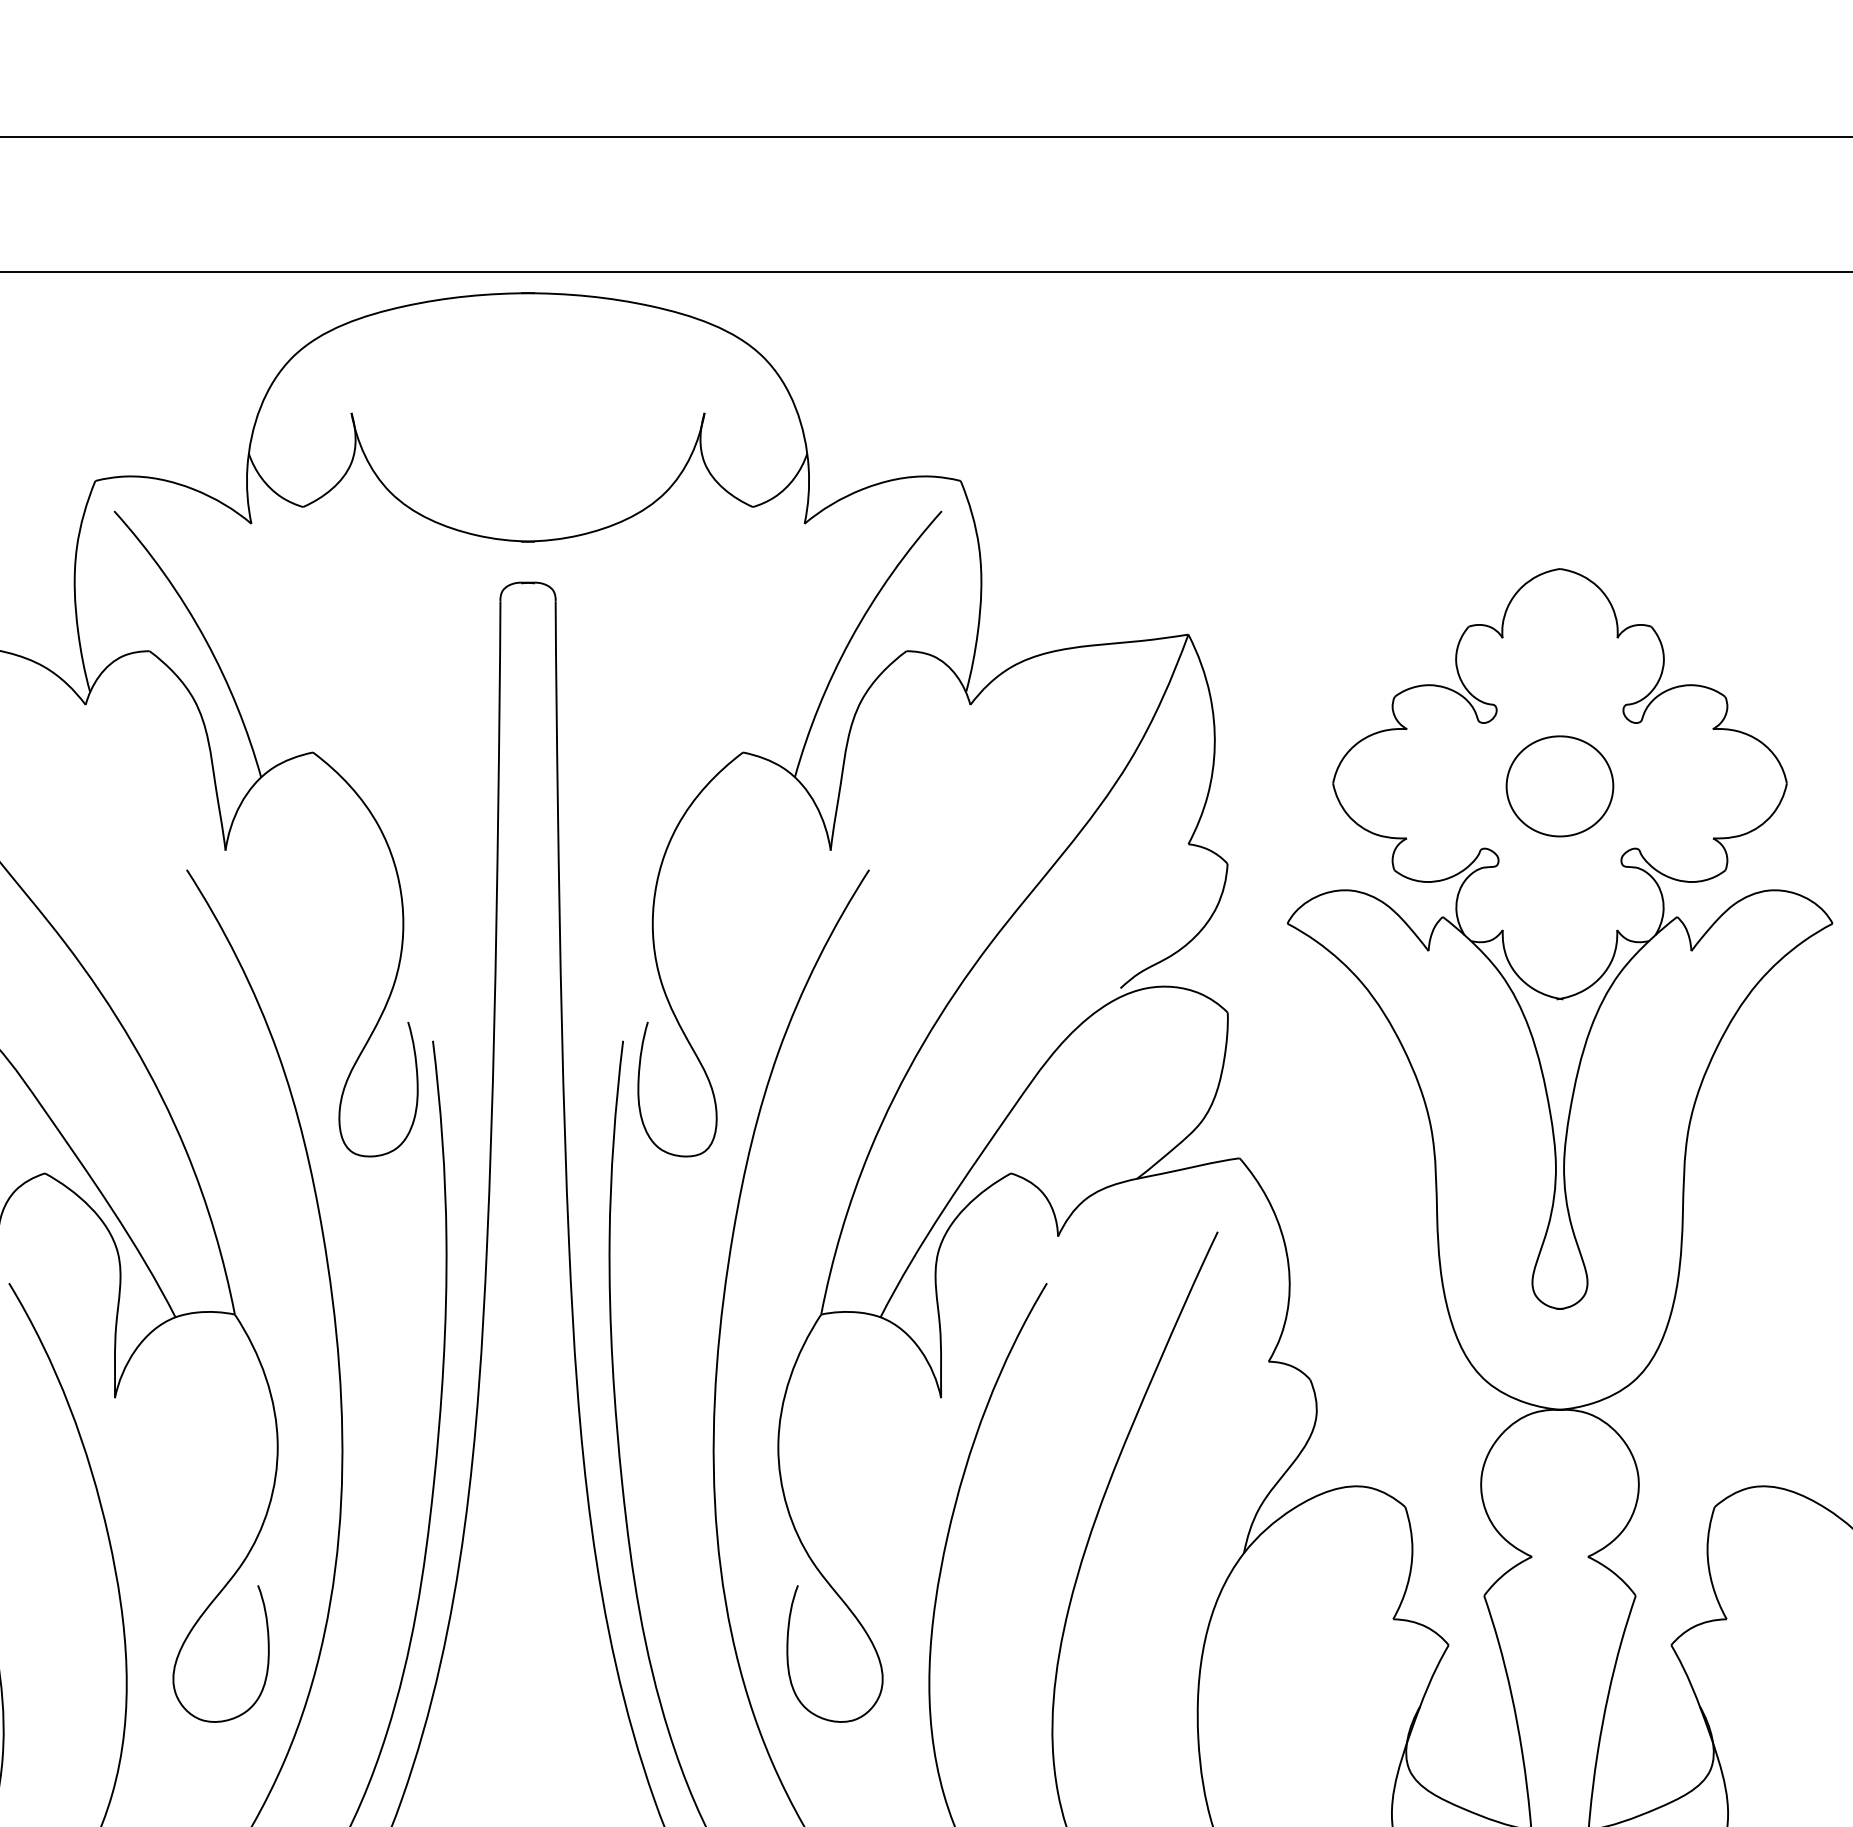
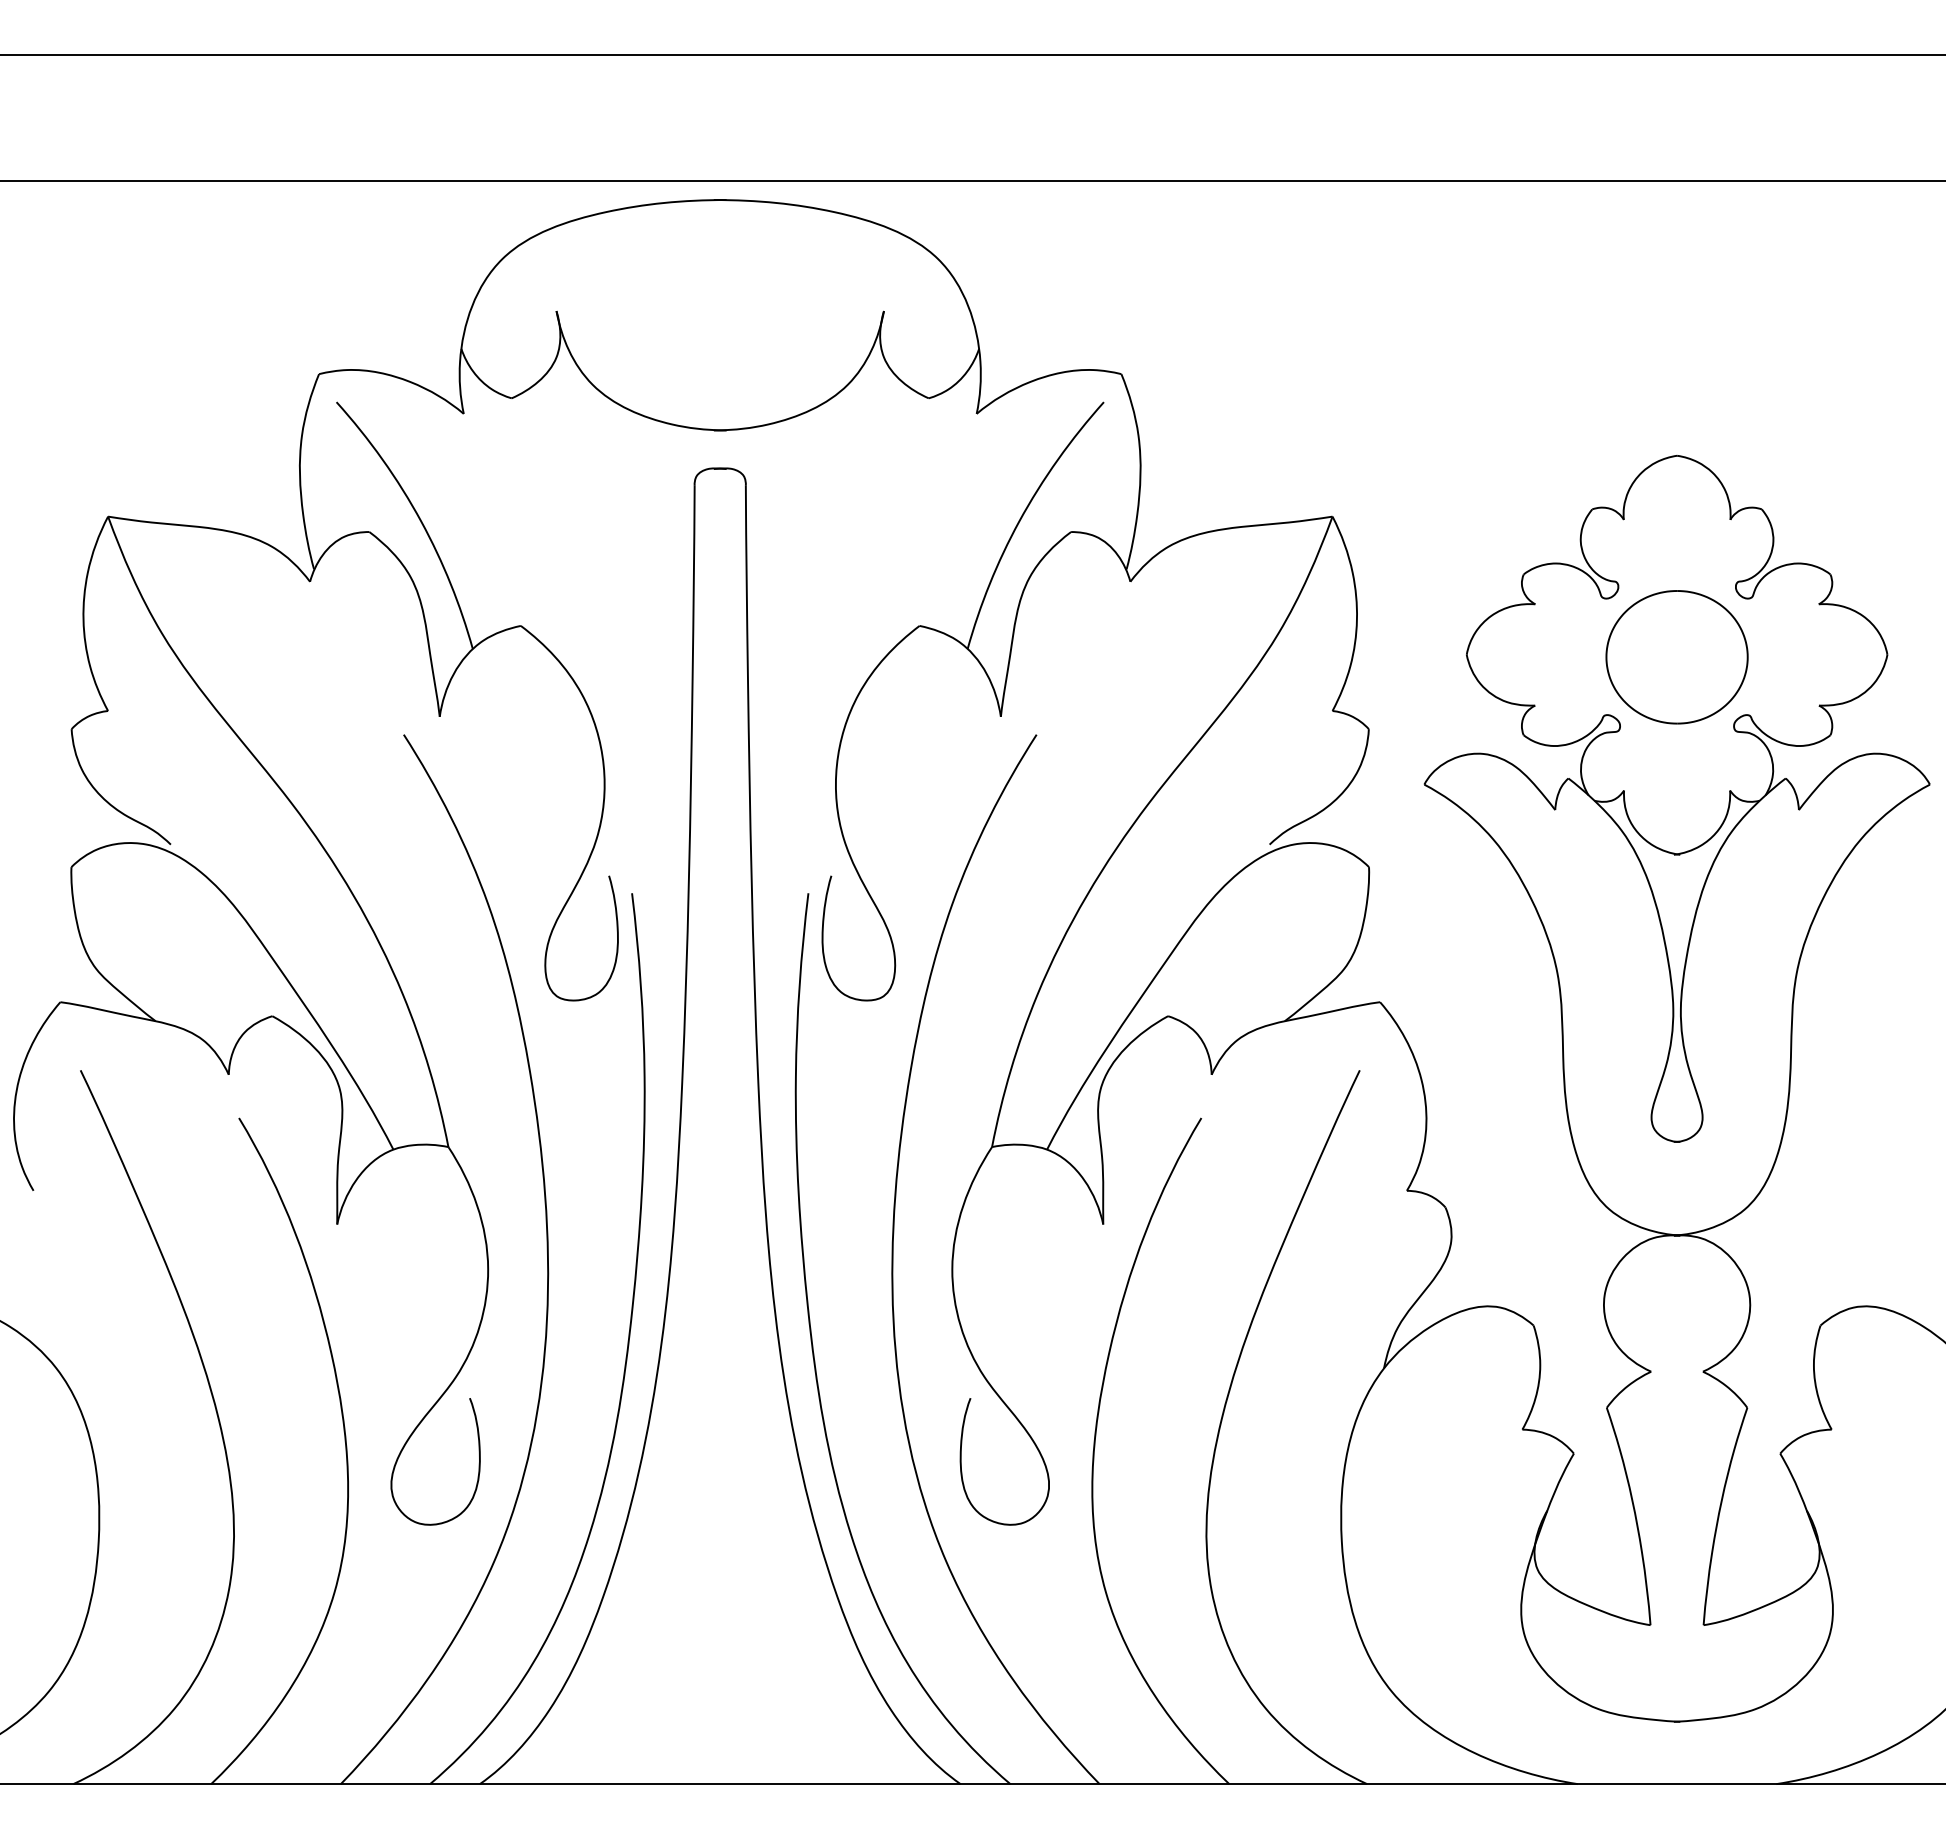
part: (1559, 786) -> (1676, 657), size x1.43

